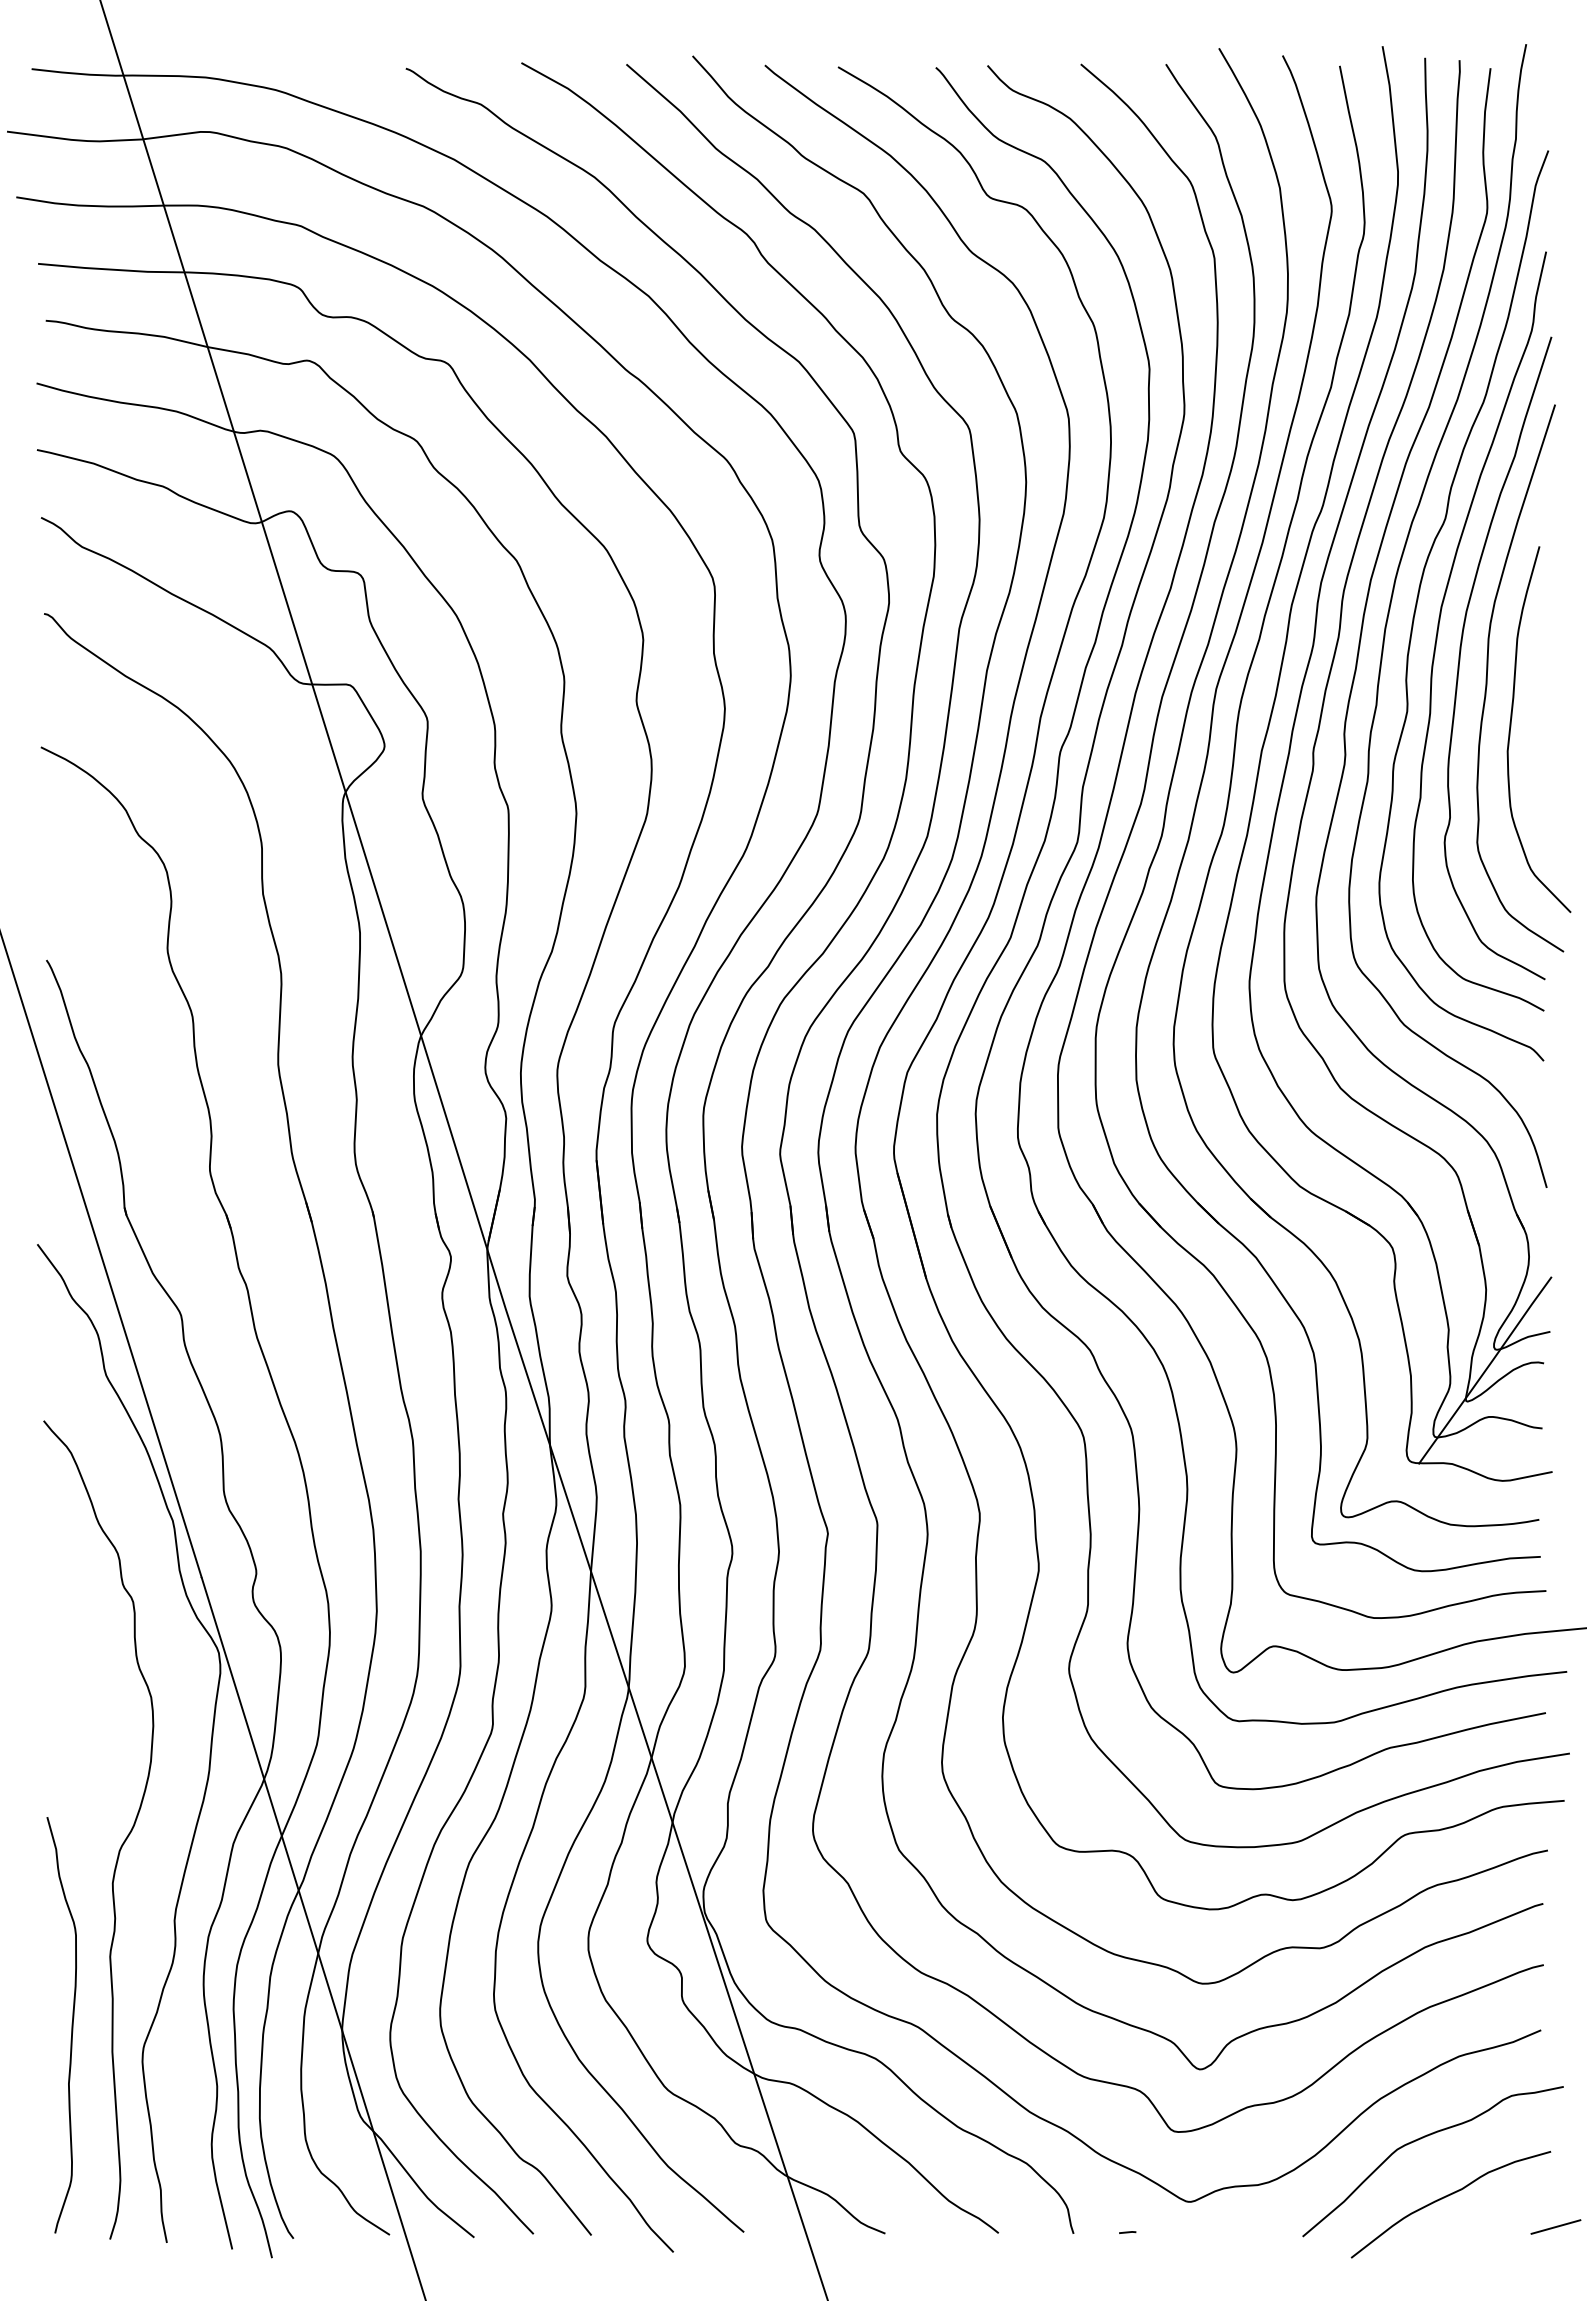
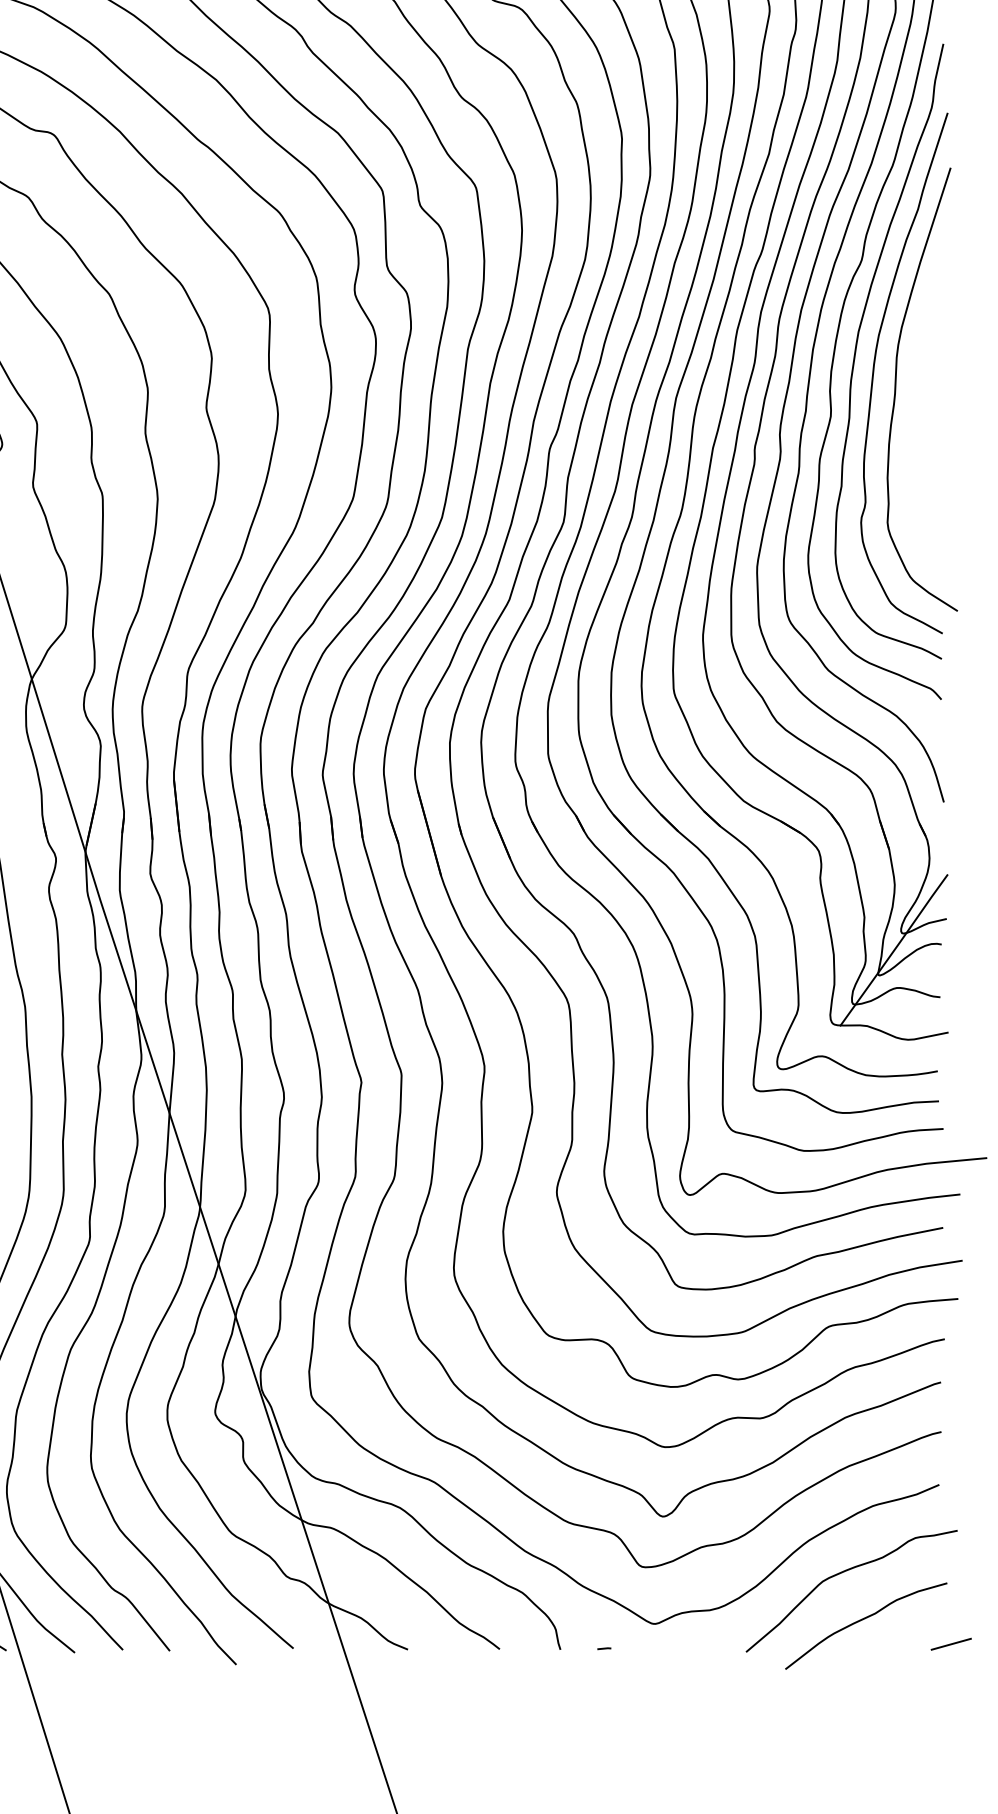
curve: (1511, 727) -> (915, 429), removed

